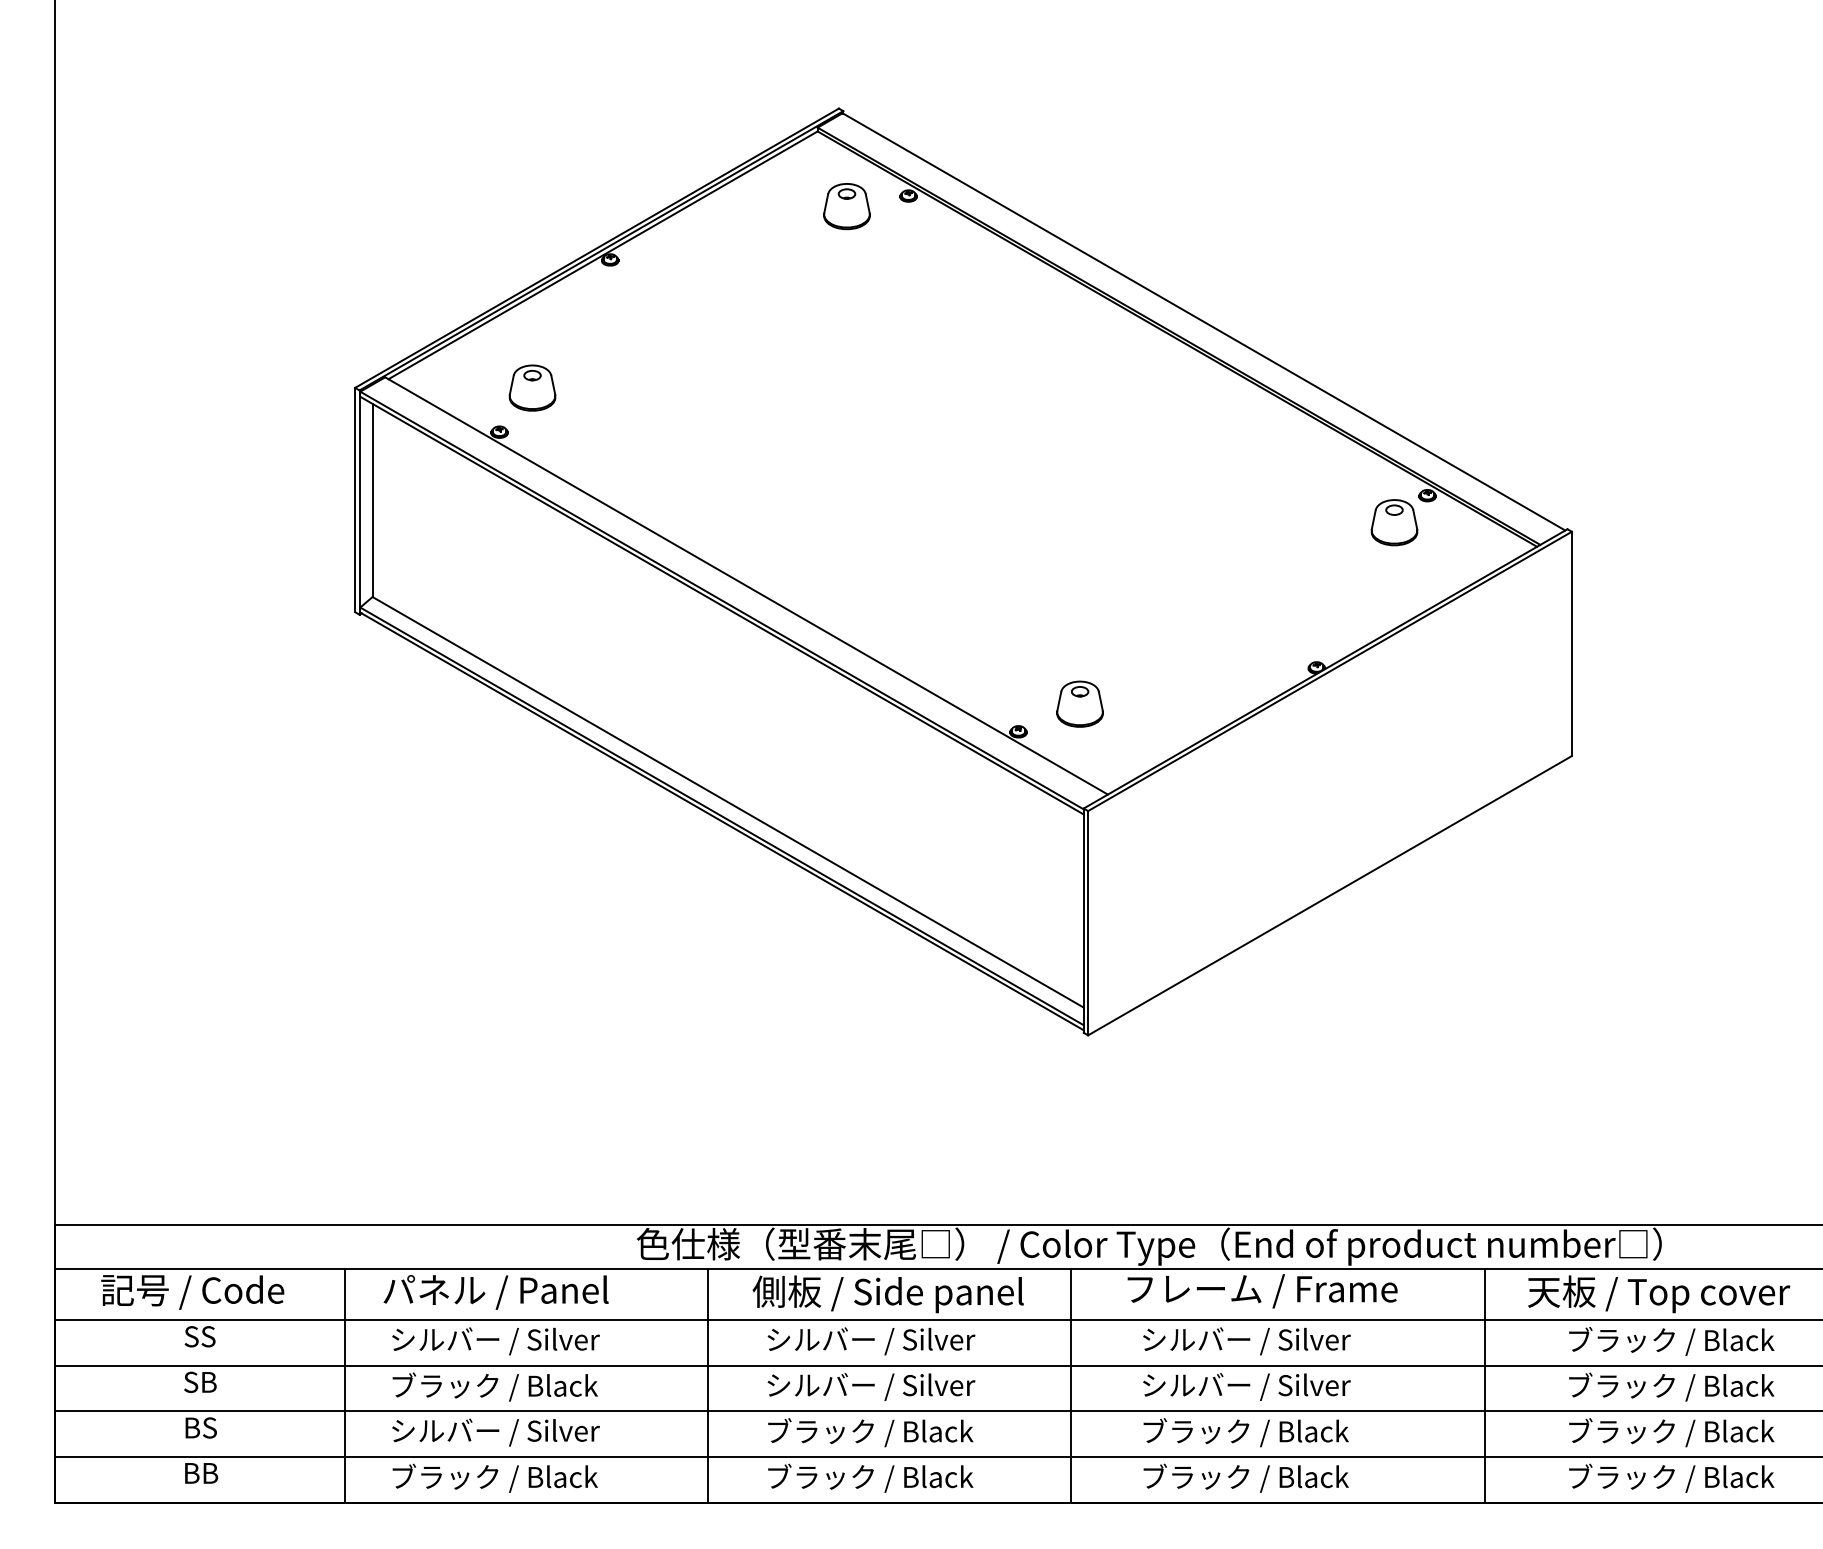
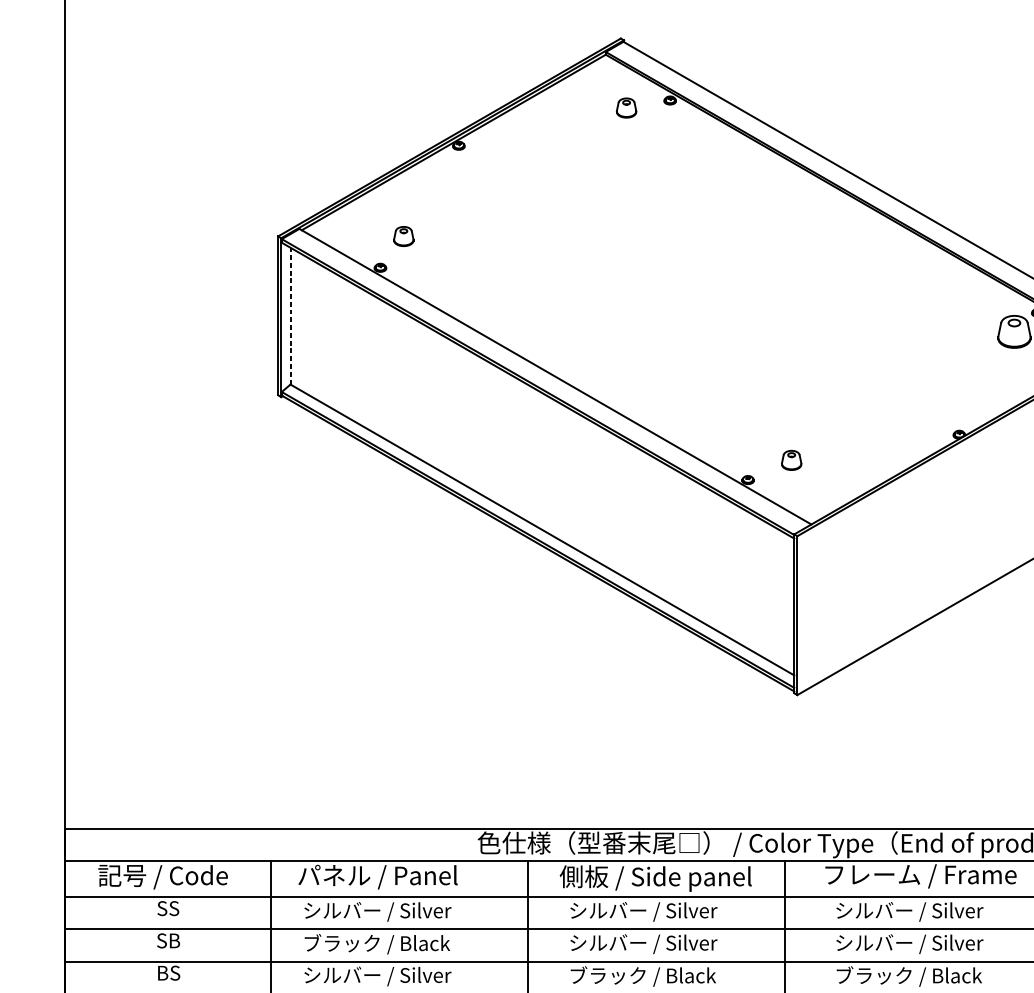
part: (846, 206) -> (626, 107), size x0.6
part: (532, 387) -> (403, 236), size x0.6
line: (372, 500) -> (290, 316), solid -> dashed
part: (1079, 703) -> (791, 459), size x0.6

